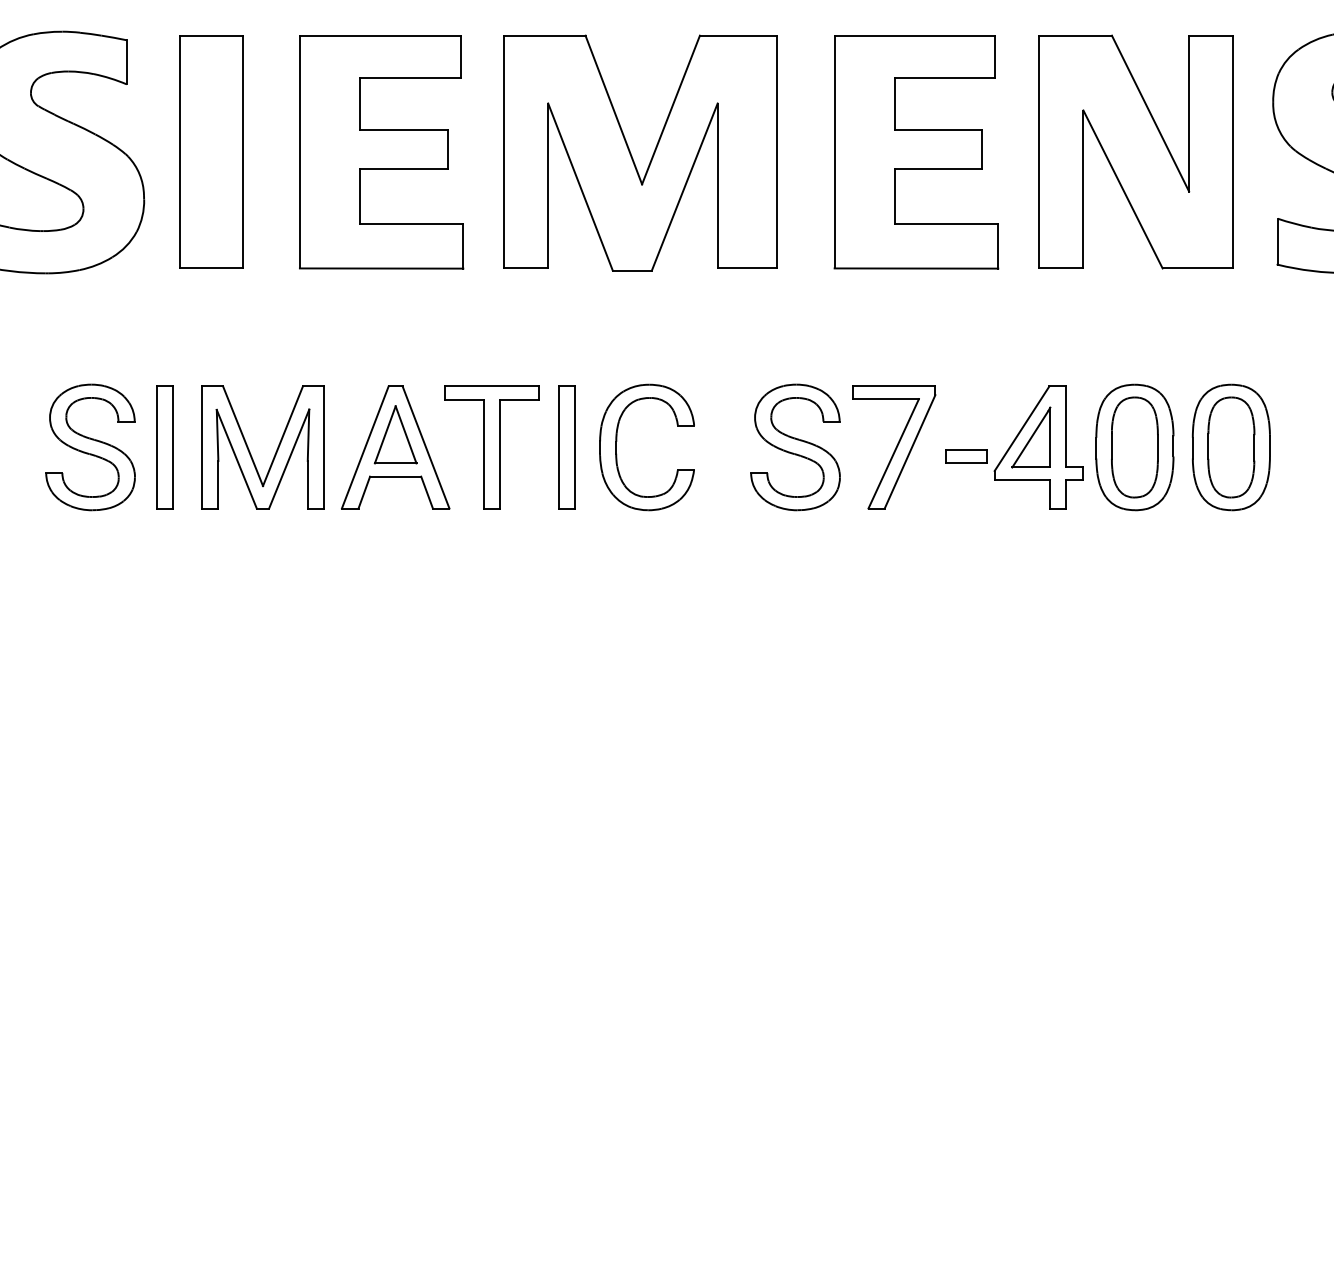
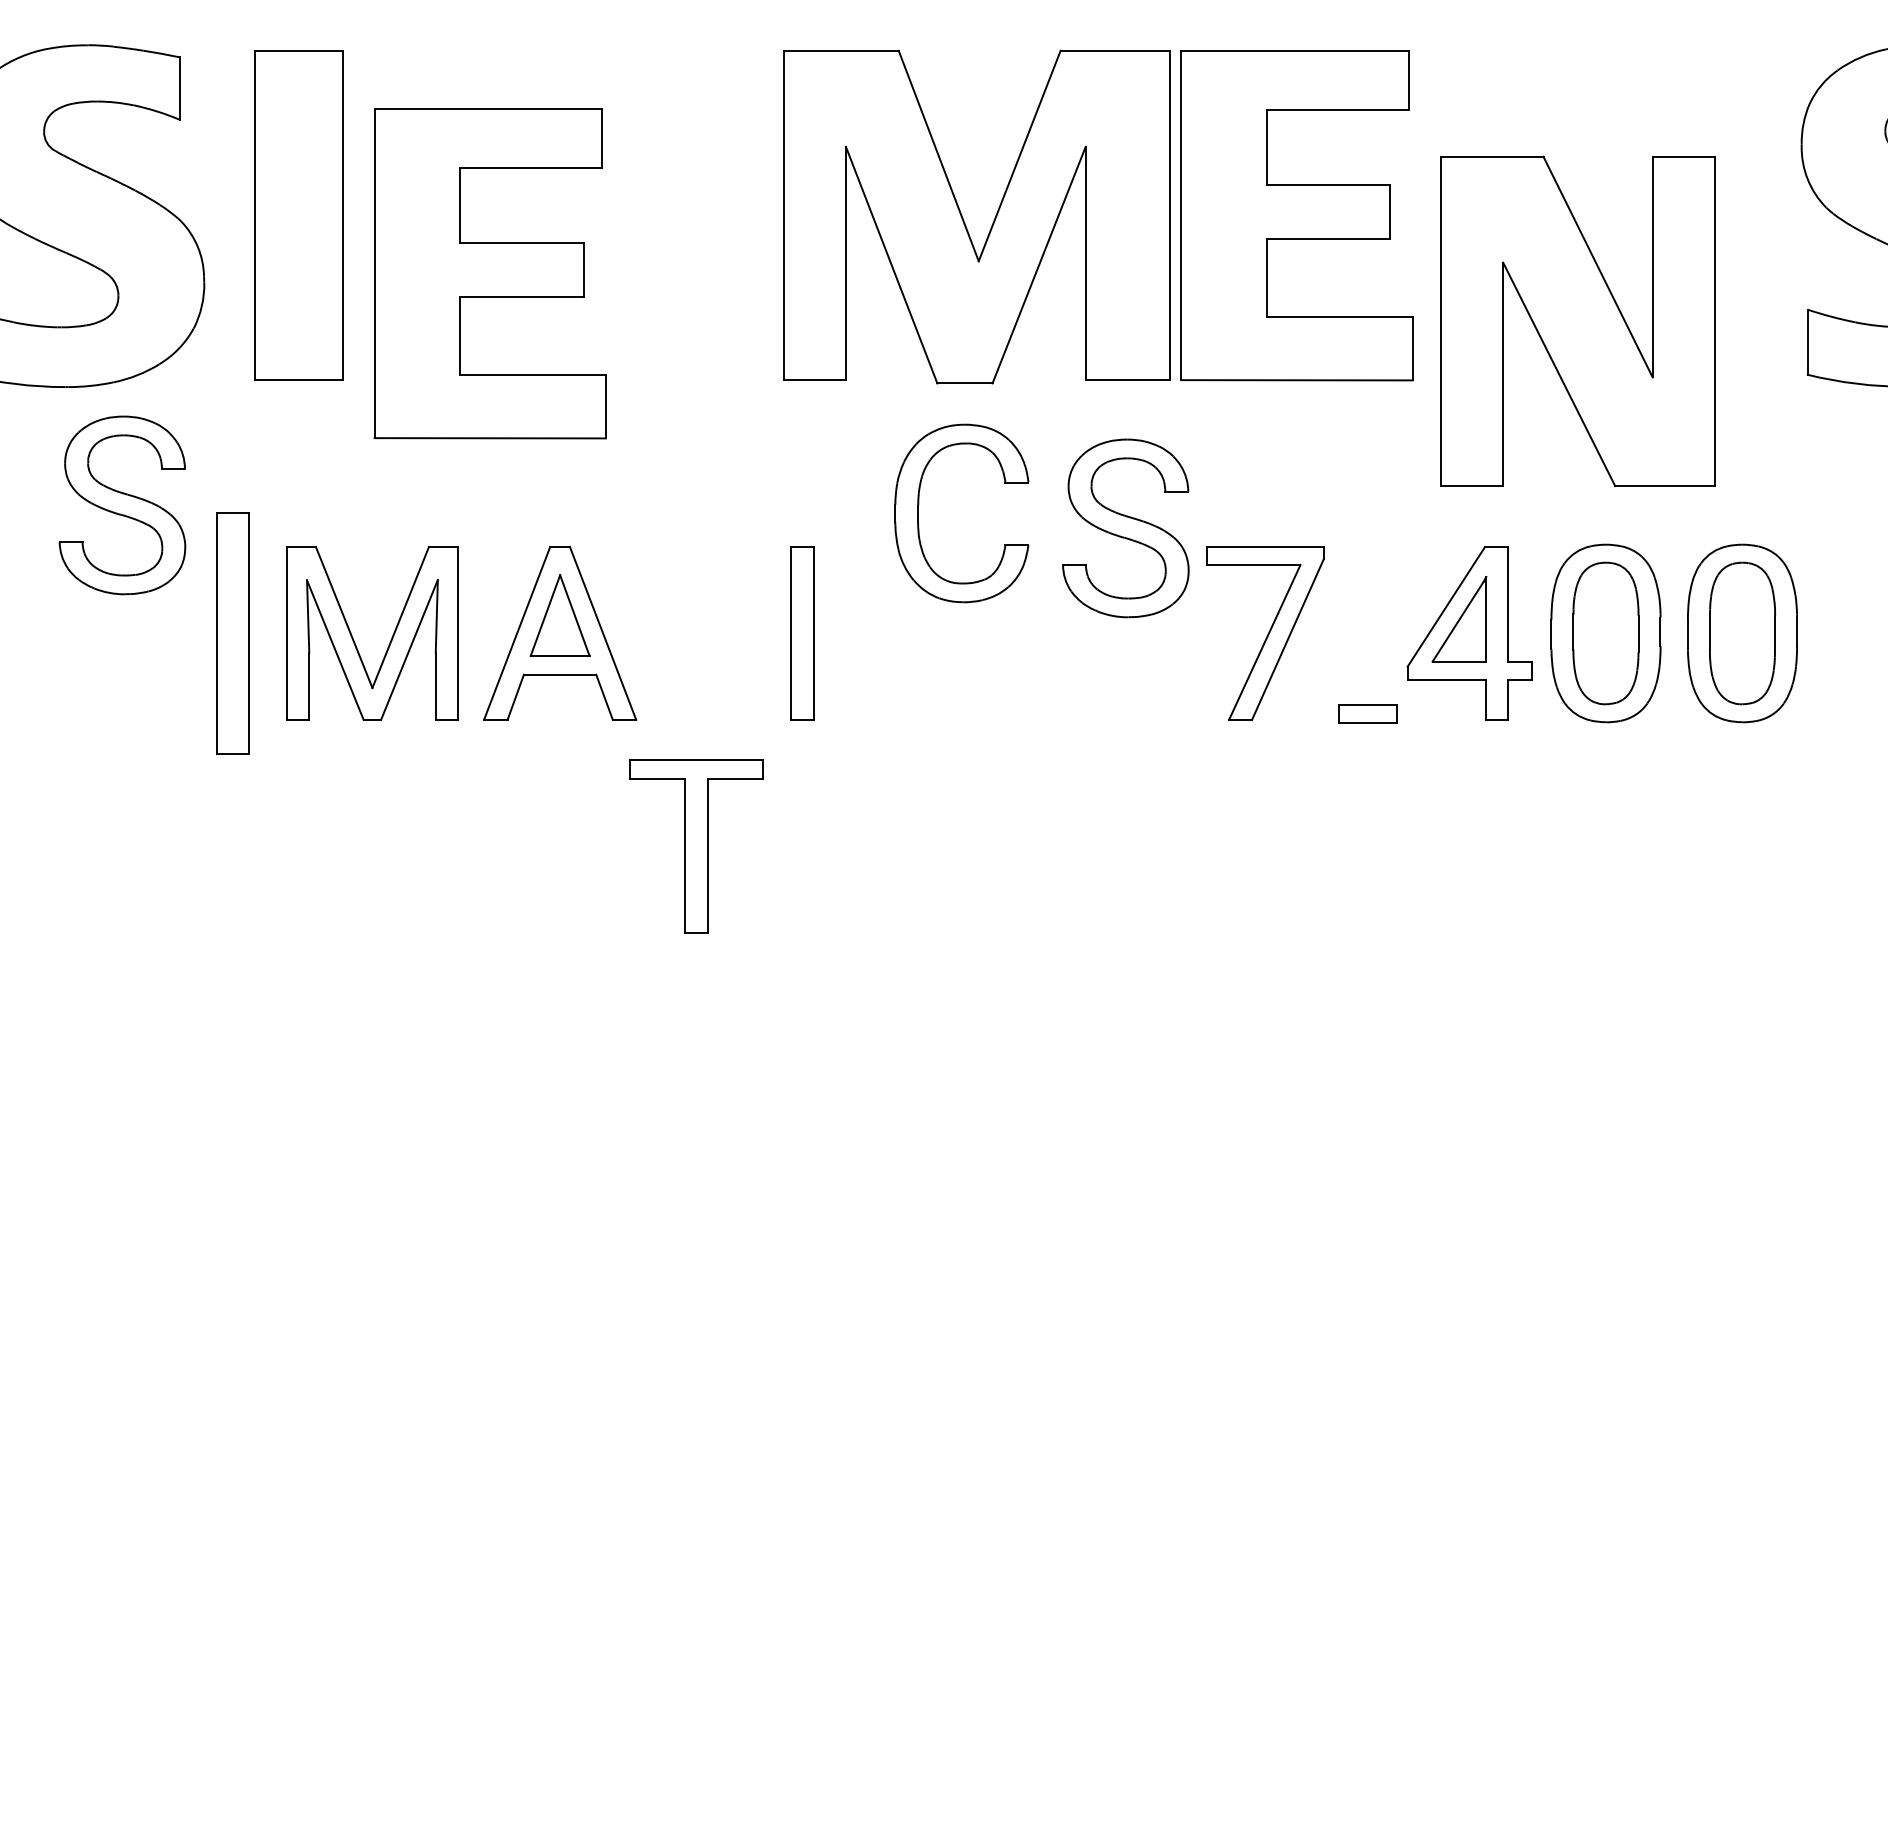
part: (1135, 151) -> (1577, 320), moved
part: (381, 152) -> (489, 273), moved
part: (632, 155) -> (964, 220), moved
part: (617, 441) -> (919, 505), moved
part: (90, 447) -> (122, 505), moved
part: (164, 447) -> (233, 633), size x1.4
part: (492, 447) -> (696, 846), moved
part: (795, 447) -> (1125, 528), moved
part: (966, 455) -> (1367, 713), moved

